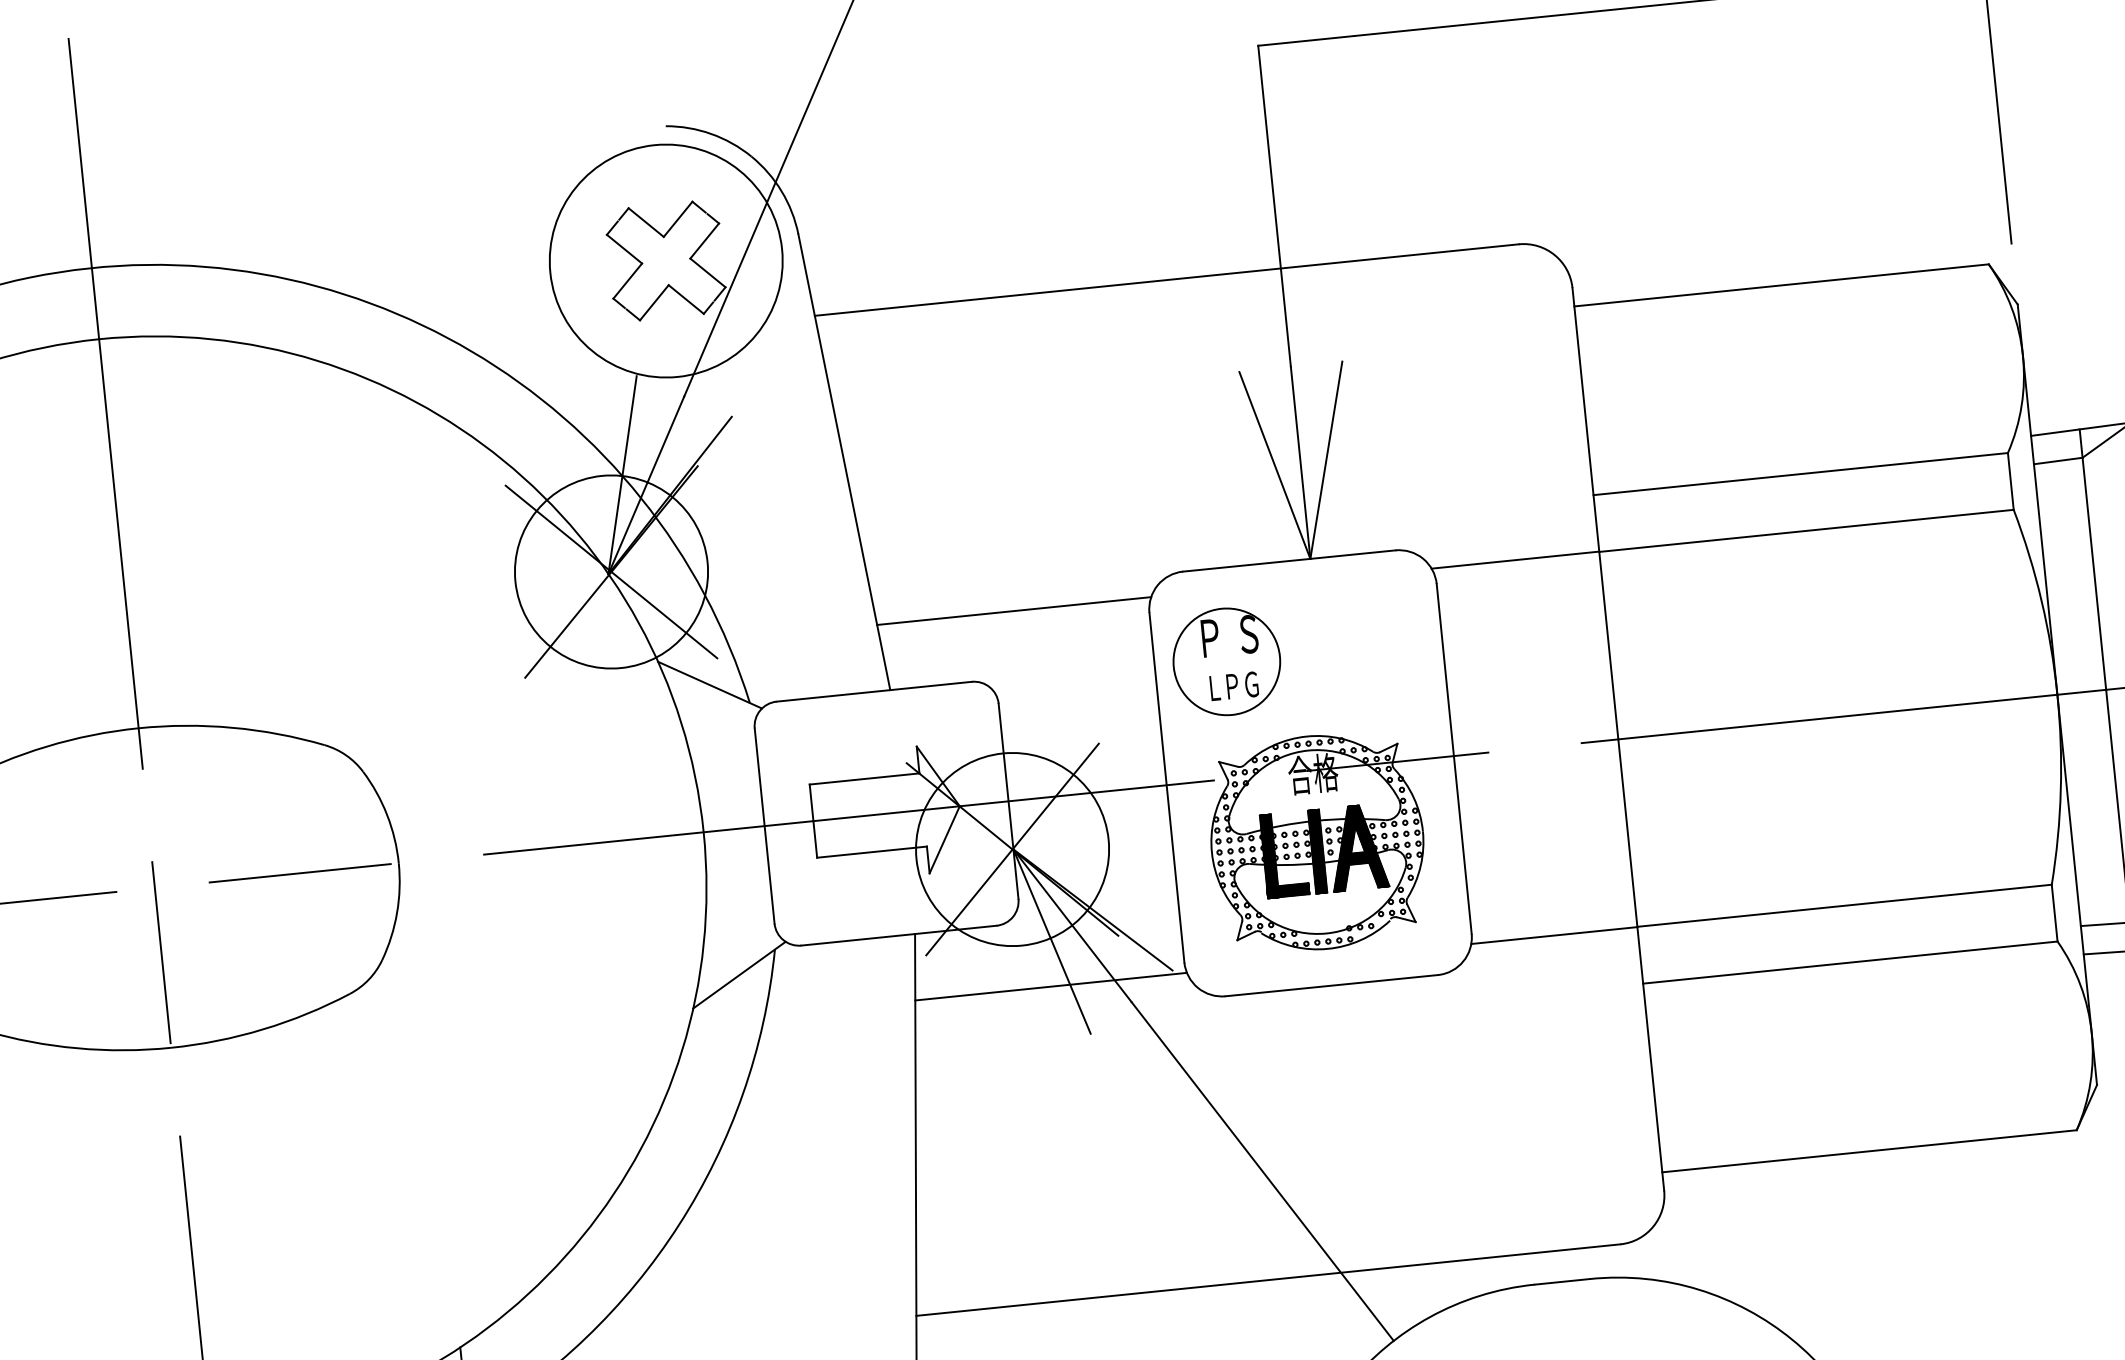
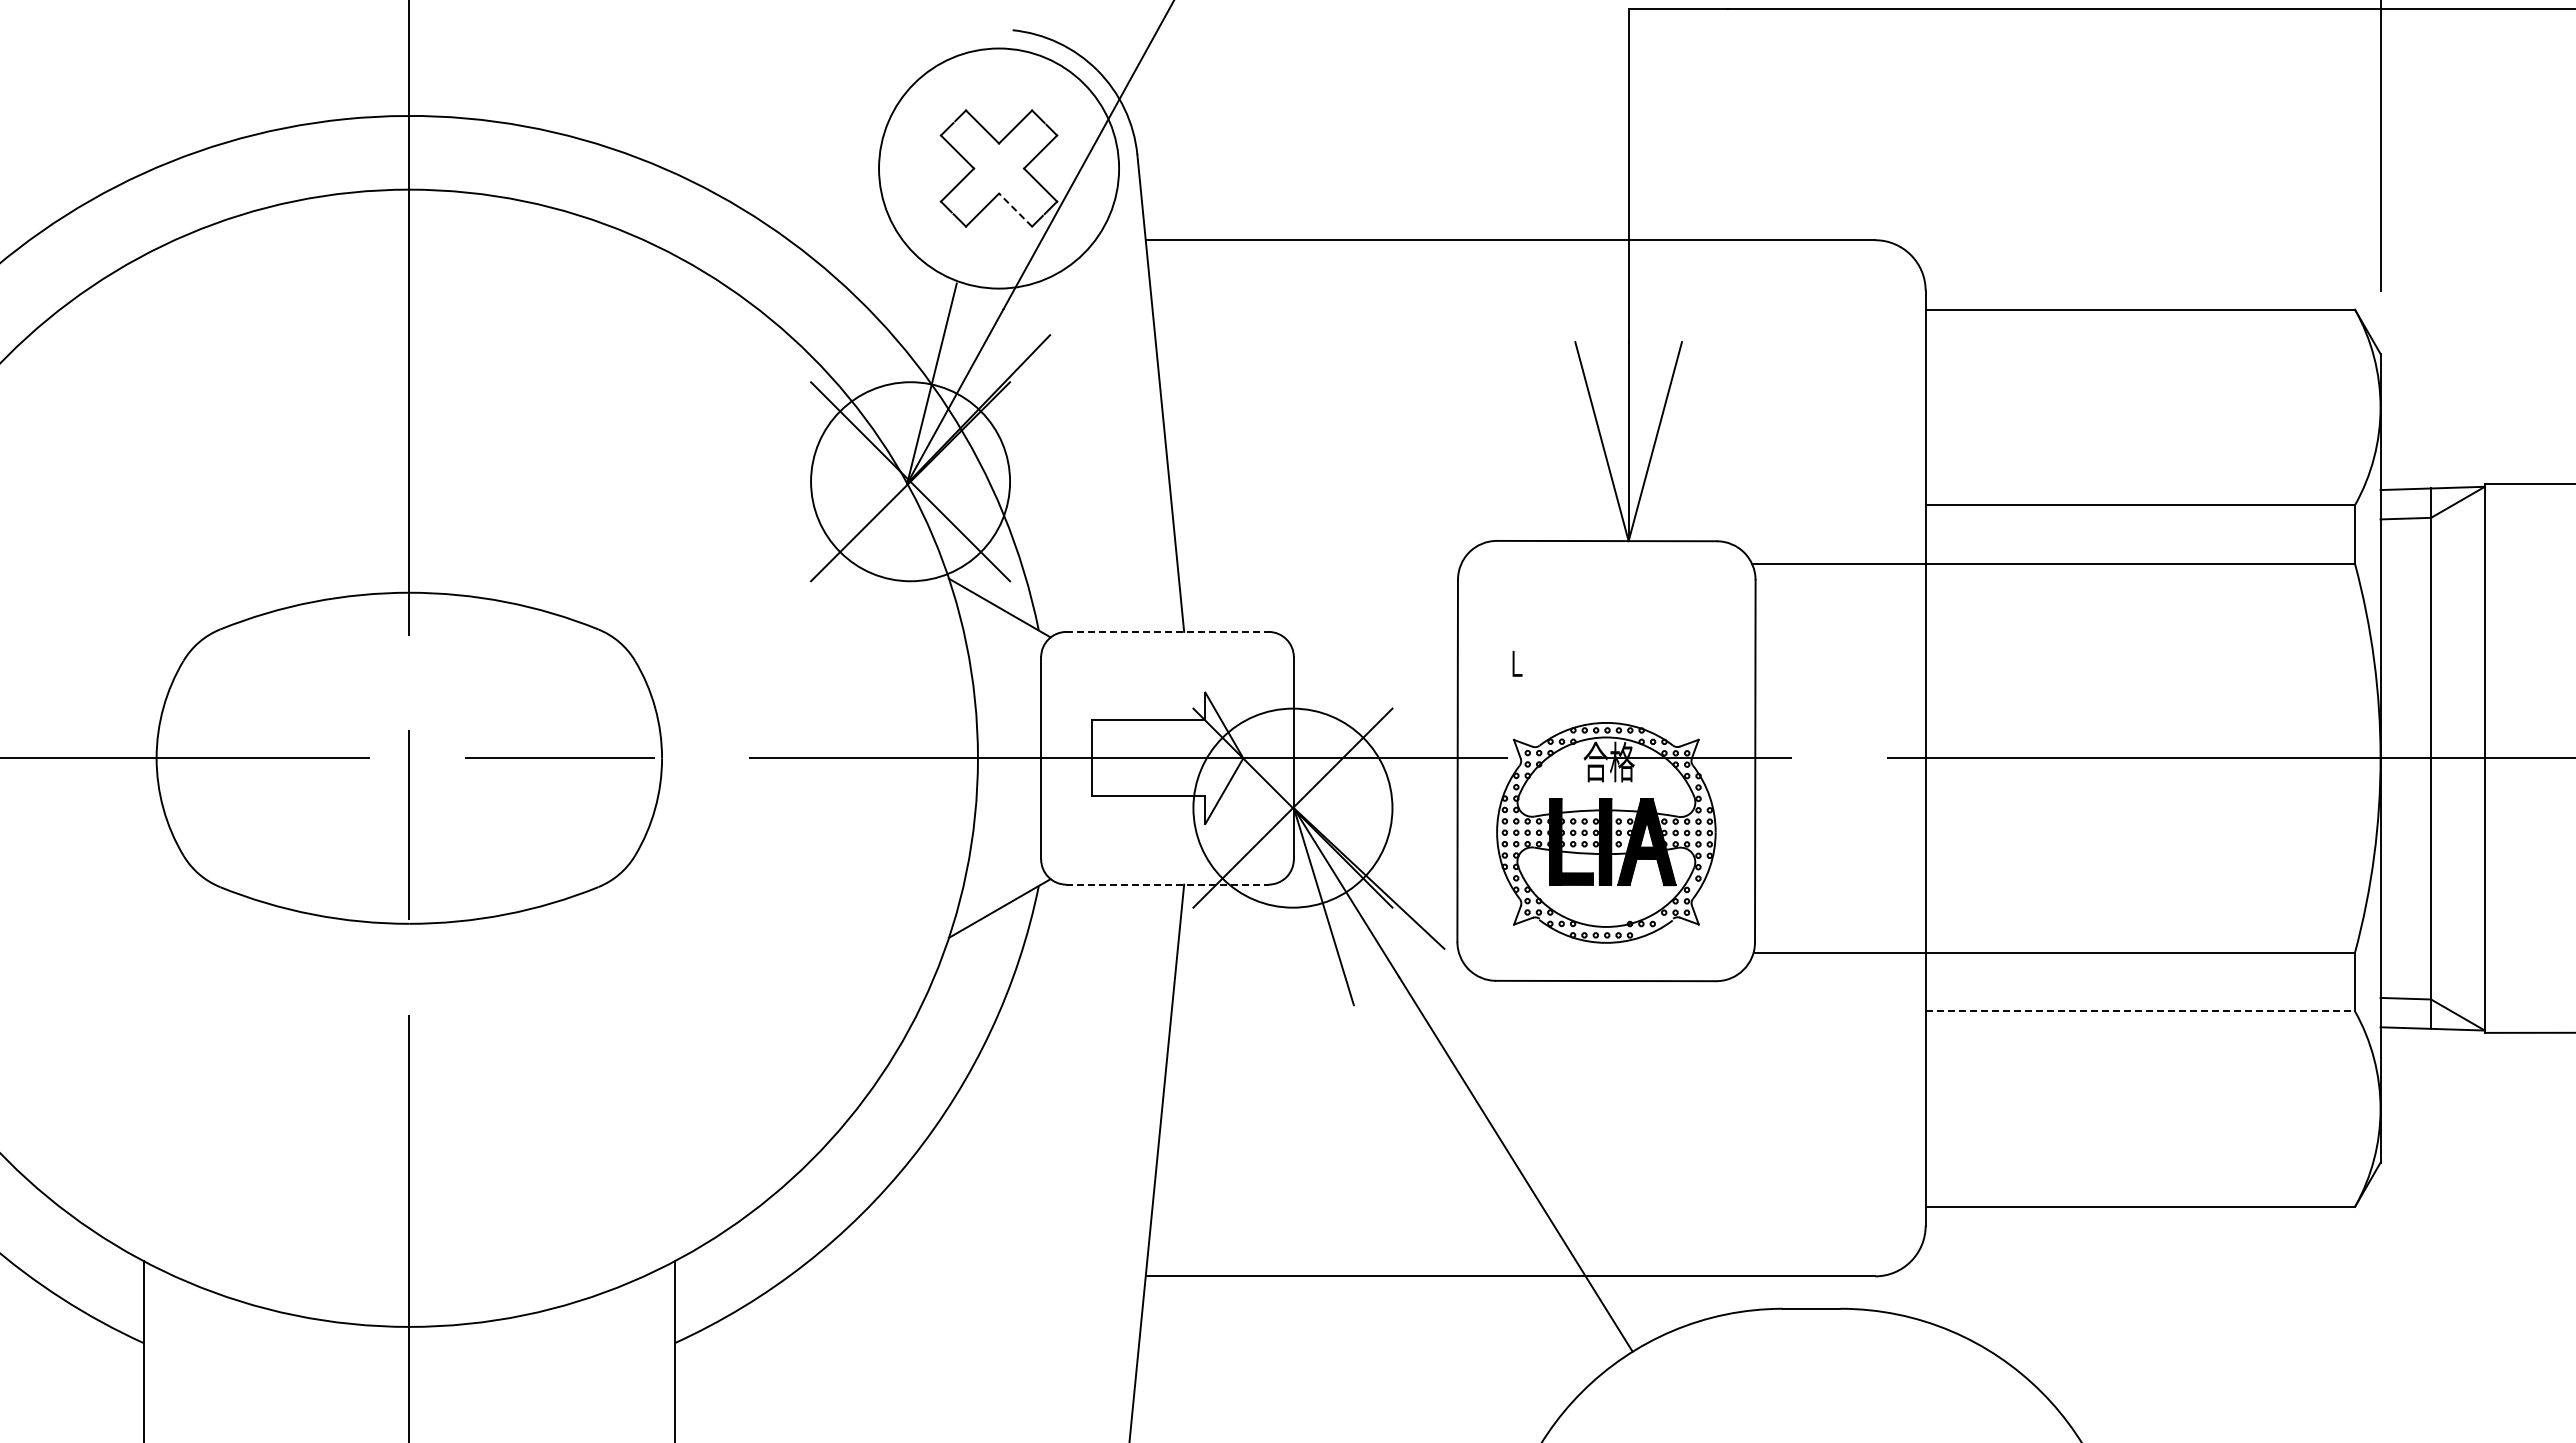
line: (686, 298) -> (1015, 209), solid -> dashed
line: (1014, 610) -> (1319, 563), removed
part: (1227, 661) -> (1532, 637), removed
line: (875, 691) -> (1168, 631), solid -> dashed
line: (899, 935) -> (1168, 884), solid -> dashed
line: (1850, 962) -> (2140, 1011), solid -> dashed
line: (1050, 986) -> (1317, 952), removed

